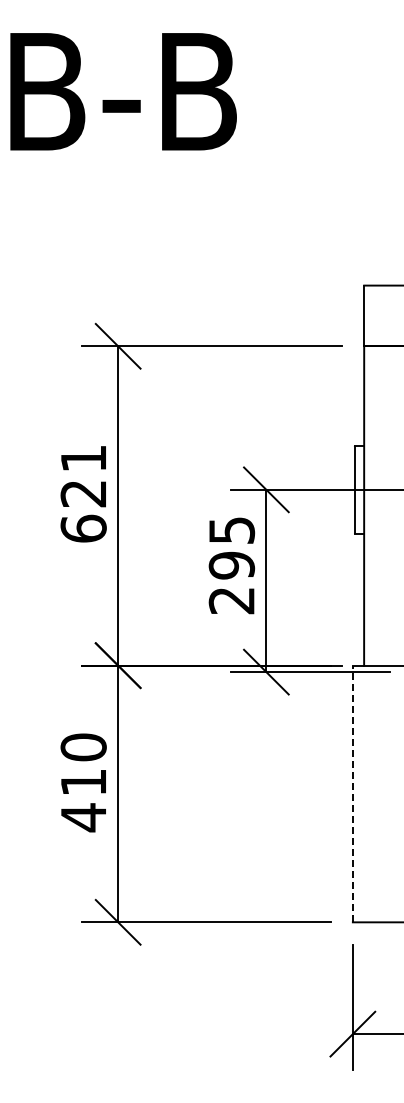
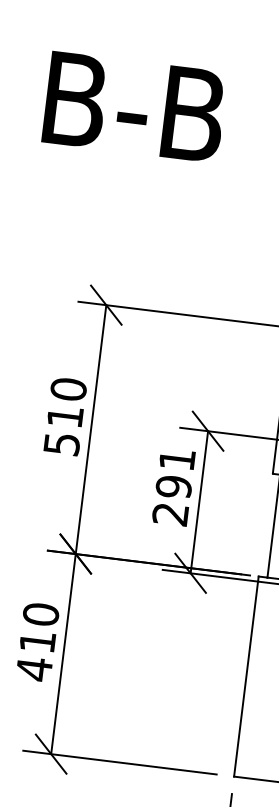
text: (83, 493) -> (65, 416), 621 -> 510
text: (232, 530) -> (177, 459), 295 -> 291
line: (352, 793) -> (246, 676), dashed -> solid

